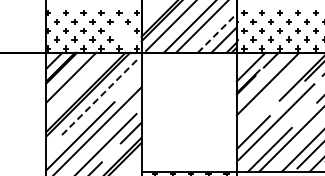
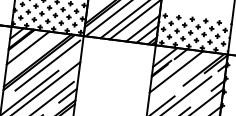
line: (217, 33) -> (142, 28), dashed -> solid
part: (123, 35) -> (71, 21), added
line: (99, 97) -> (47, 65), dashed -> solid

